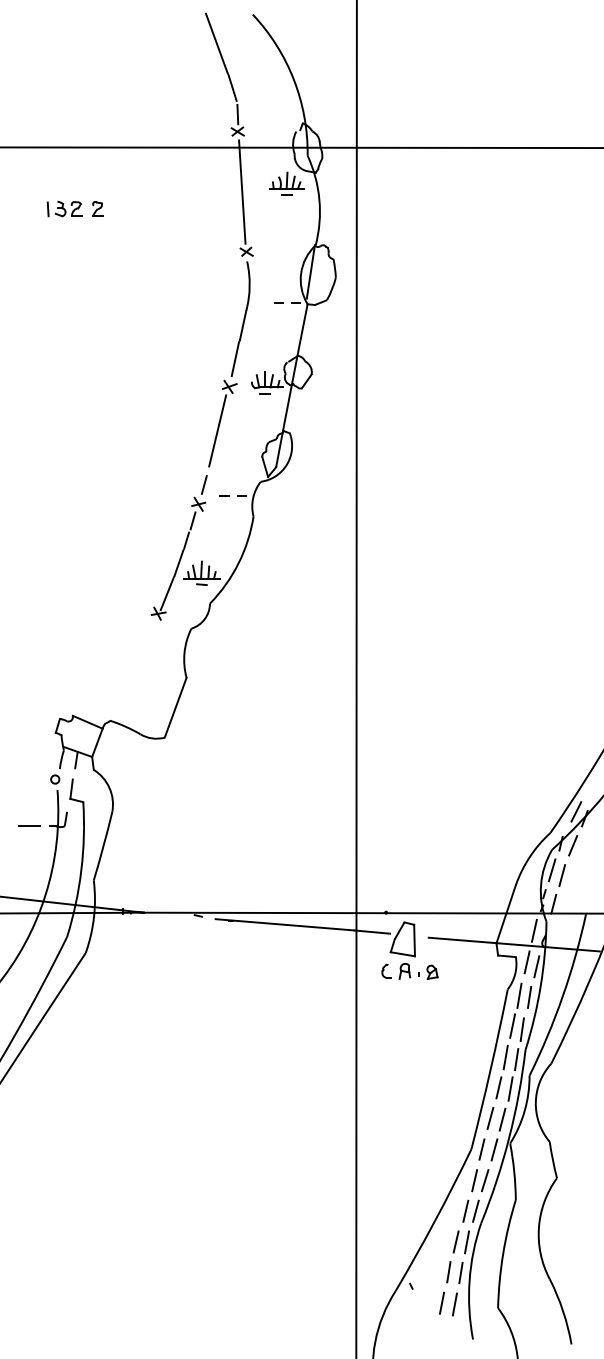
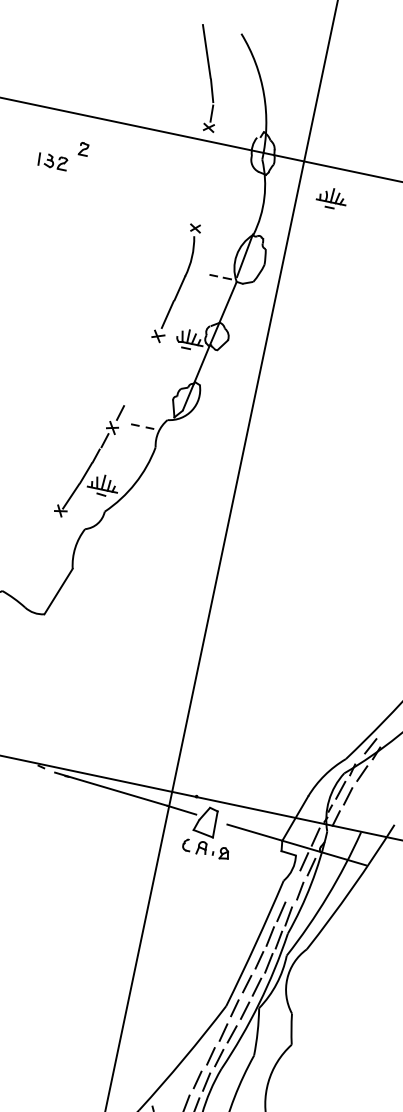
part: (286, 183) -> (331, 197), moved
line: (242, 191) -> (202, 177), removed
part: (97, 208) -> (83, 148), moved
line: (217, 430) -> (140, 370), removed
line: (519, 995) -> (292, 887), removed

